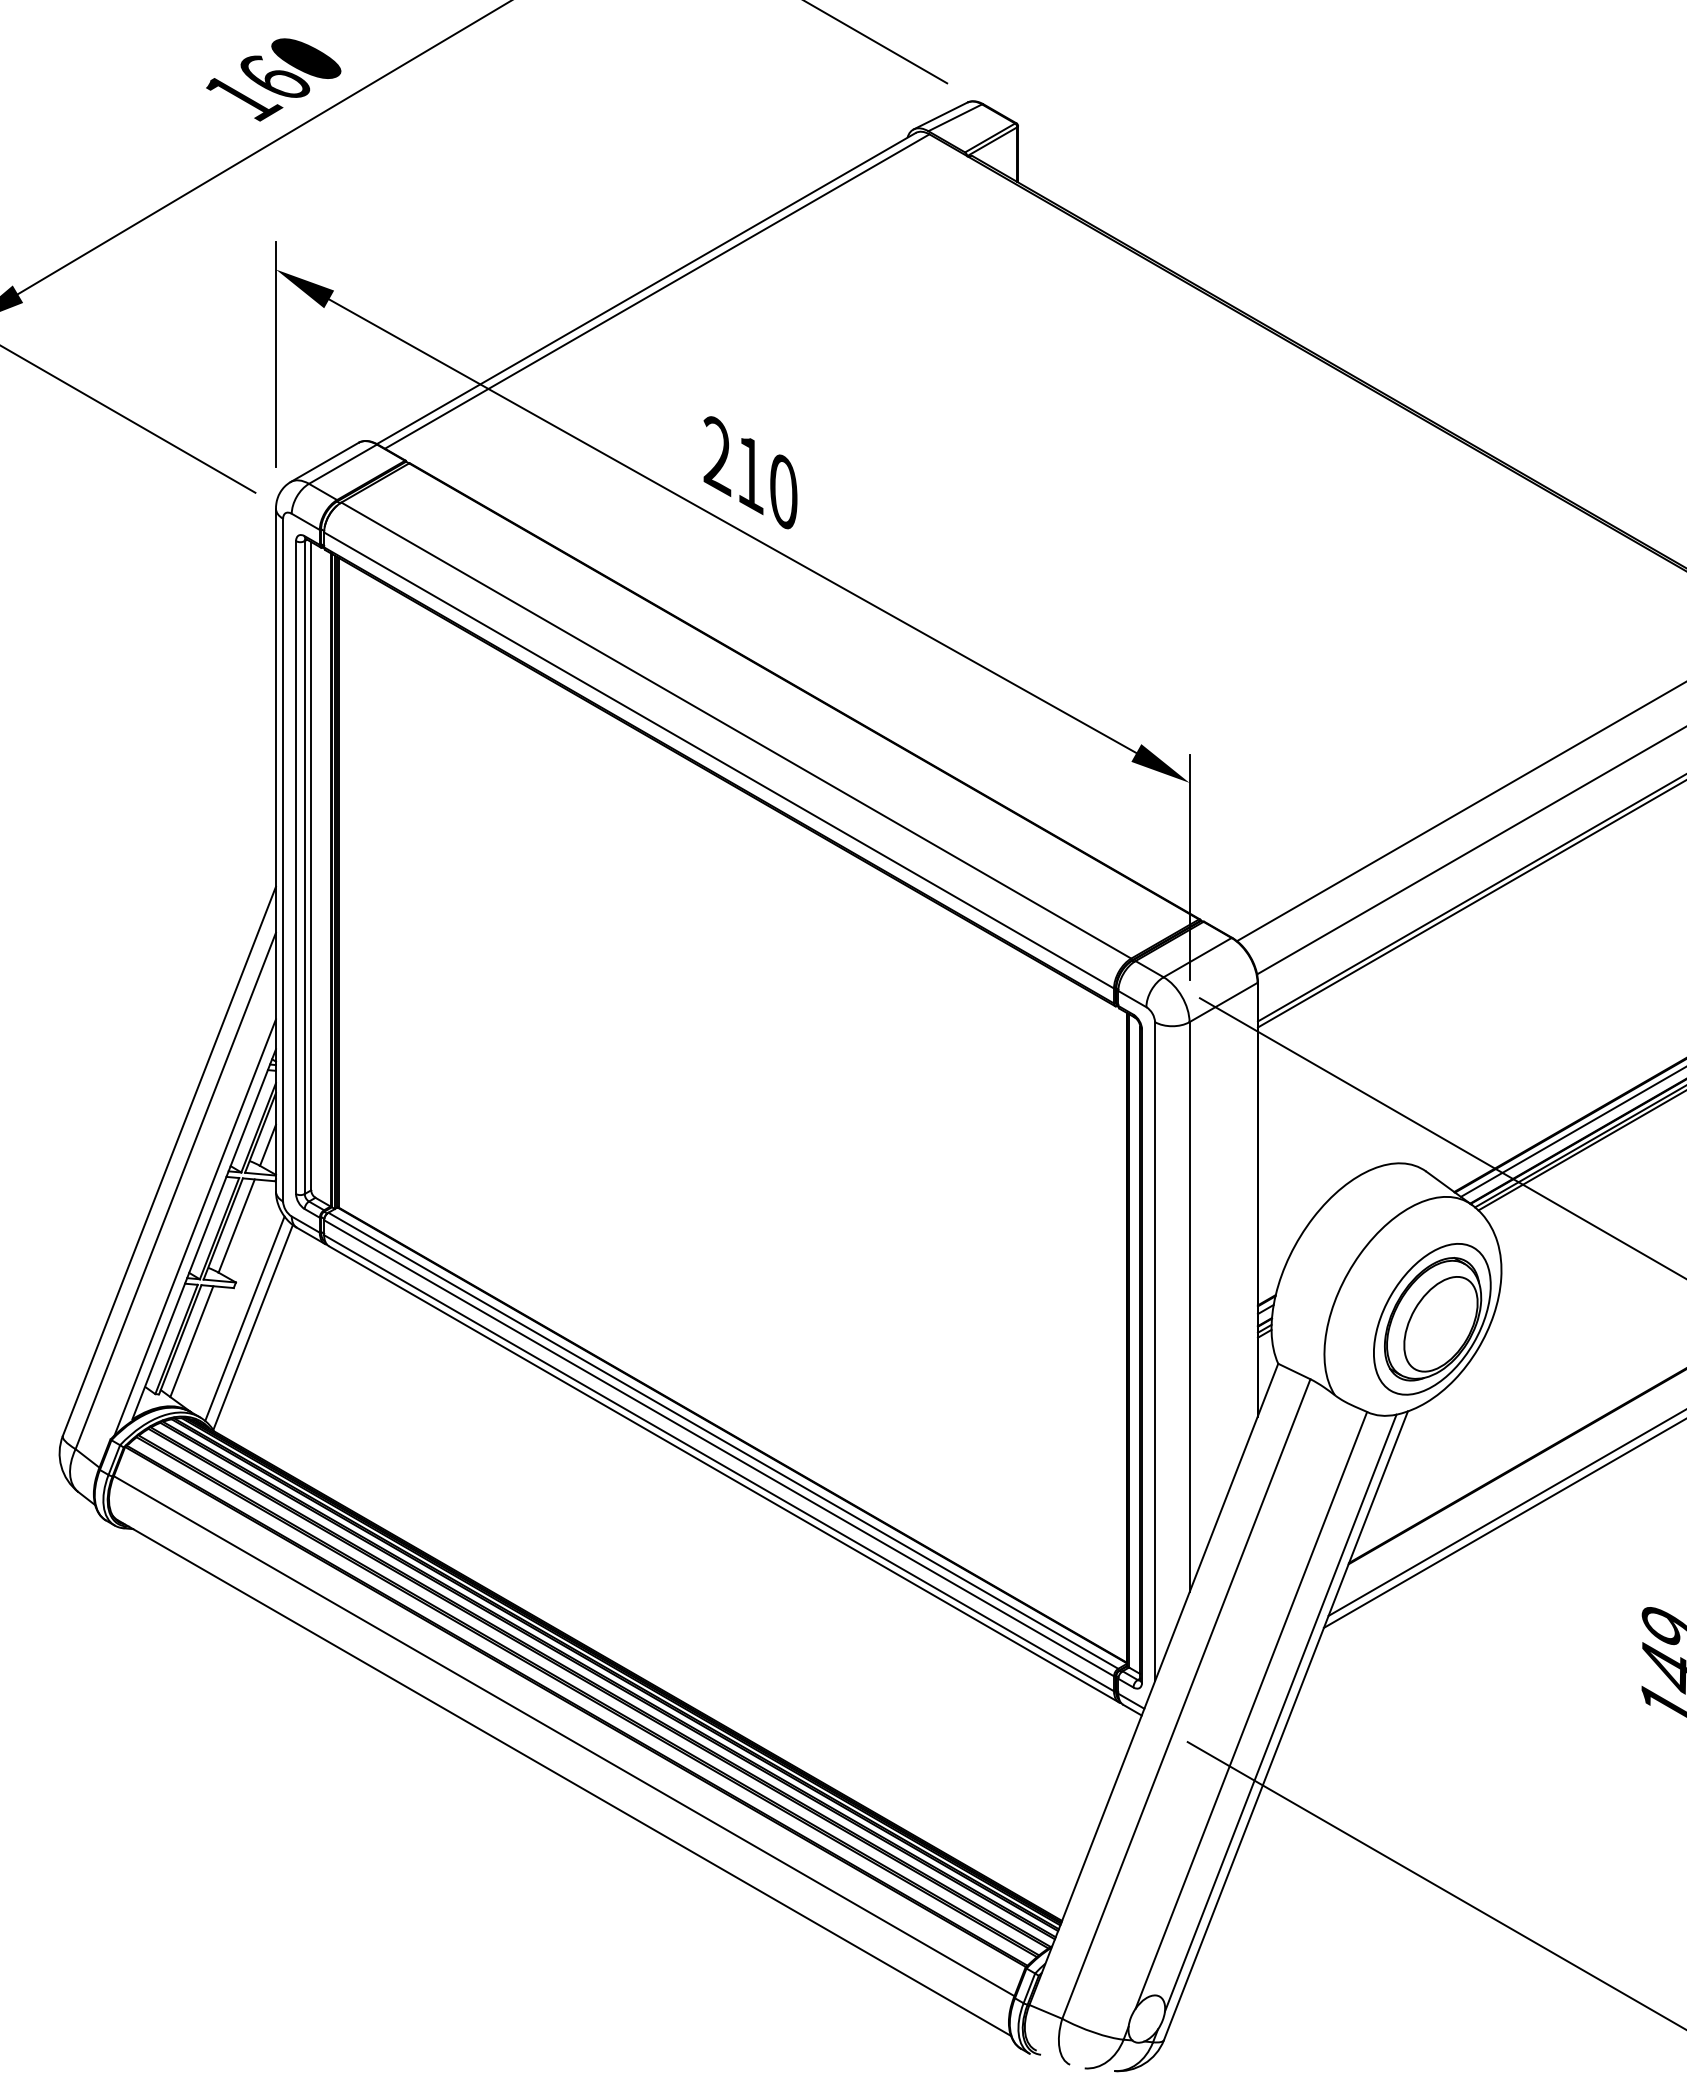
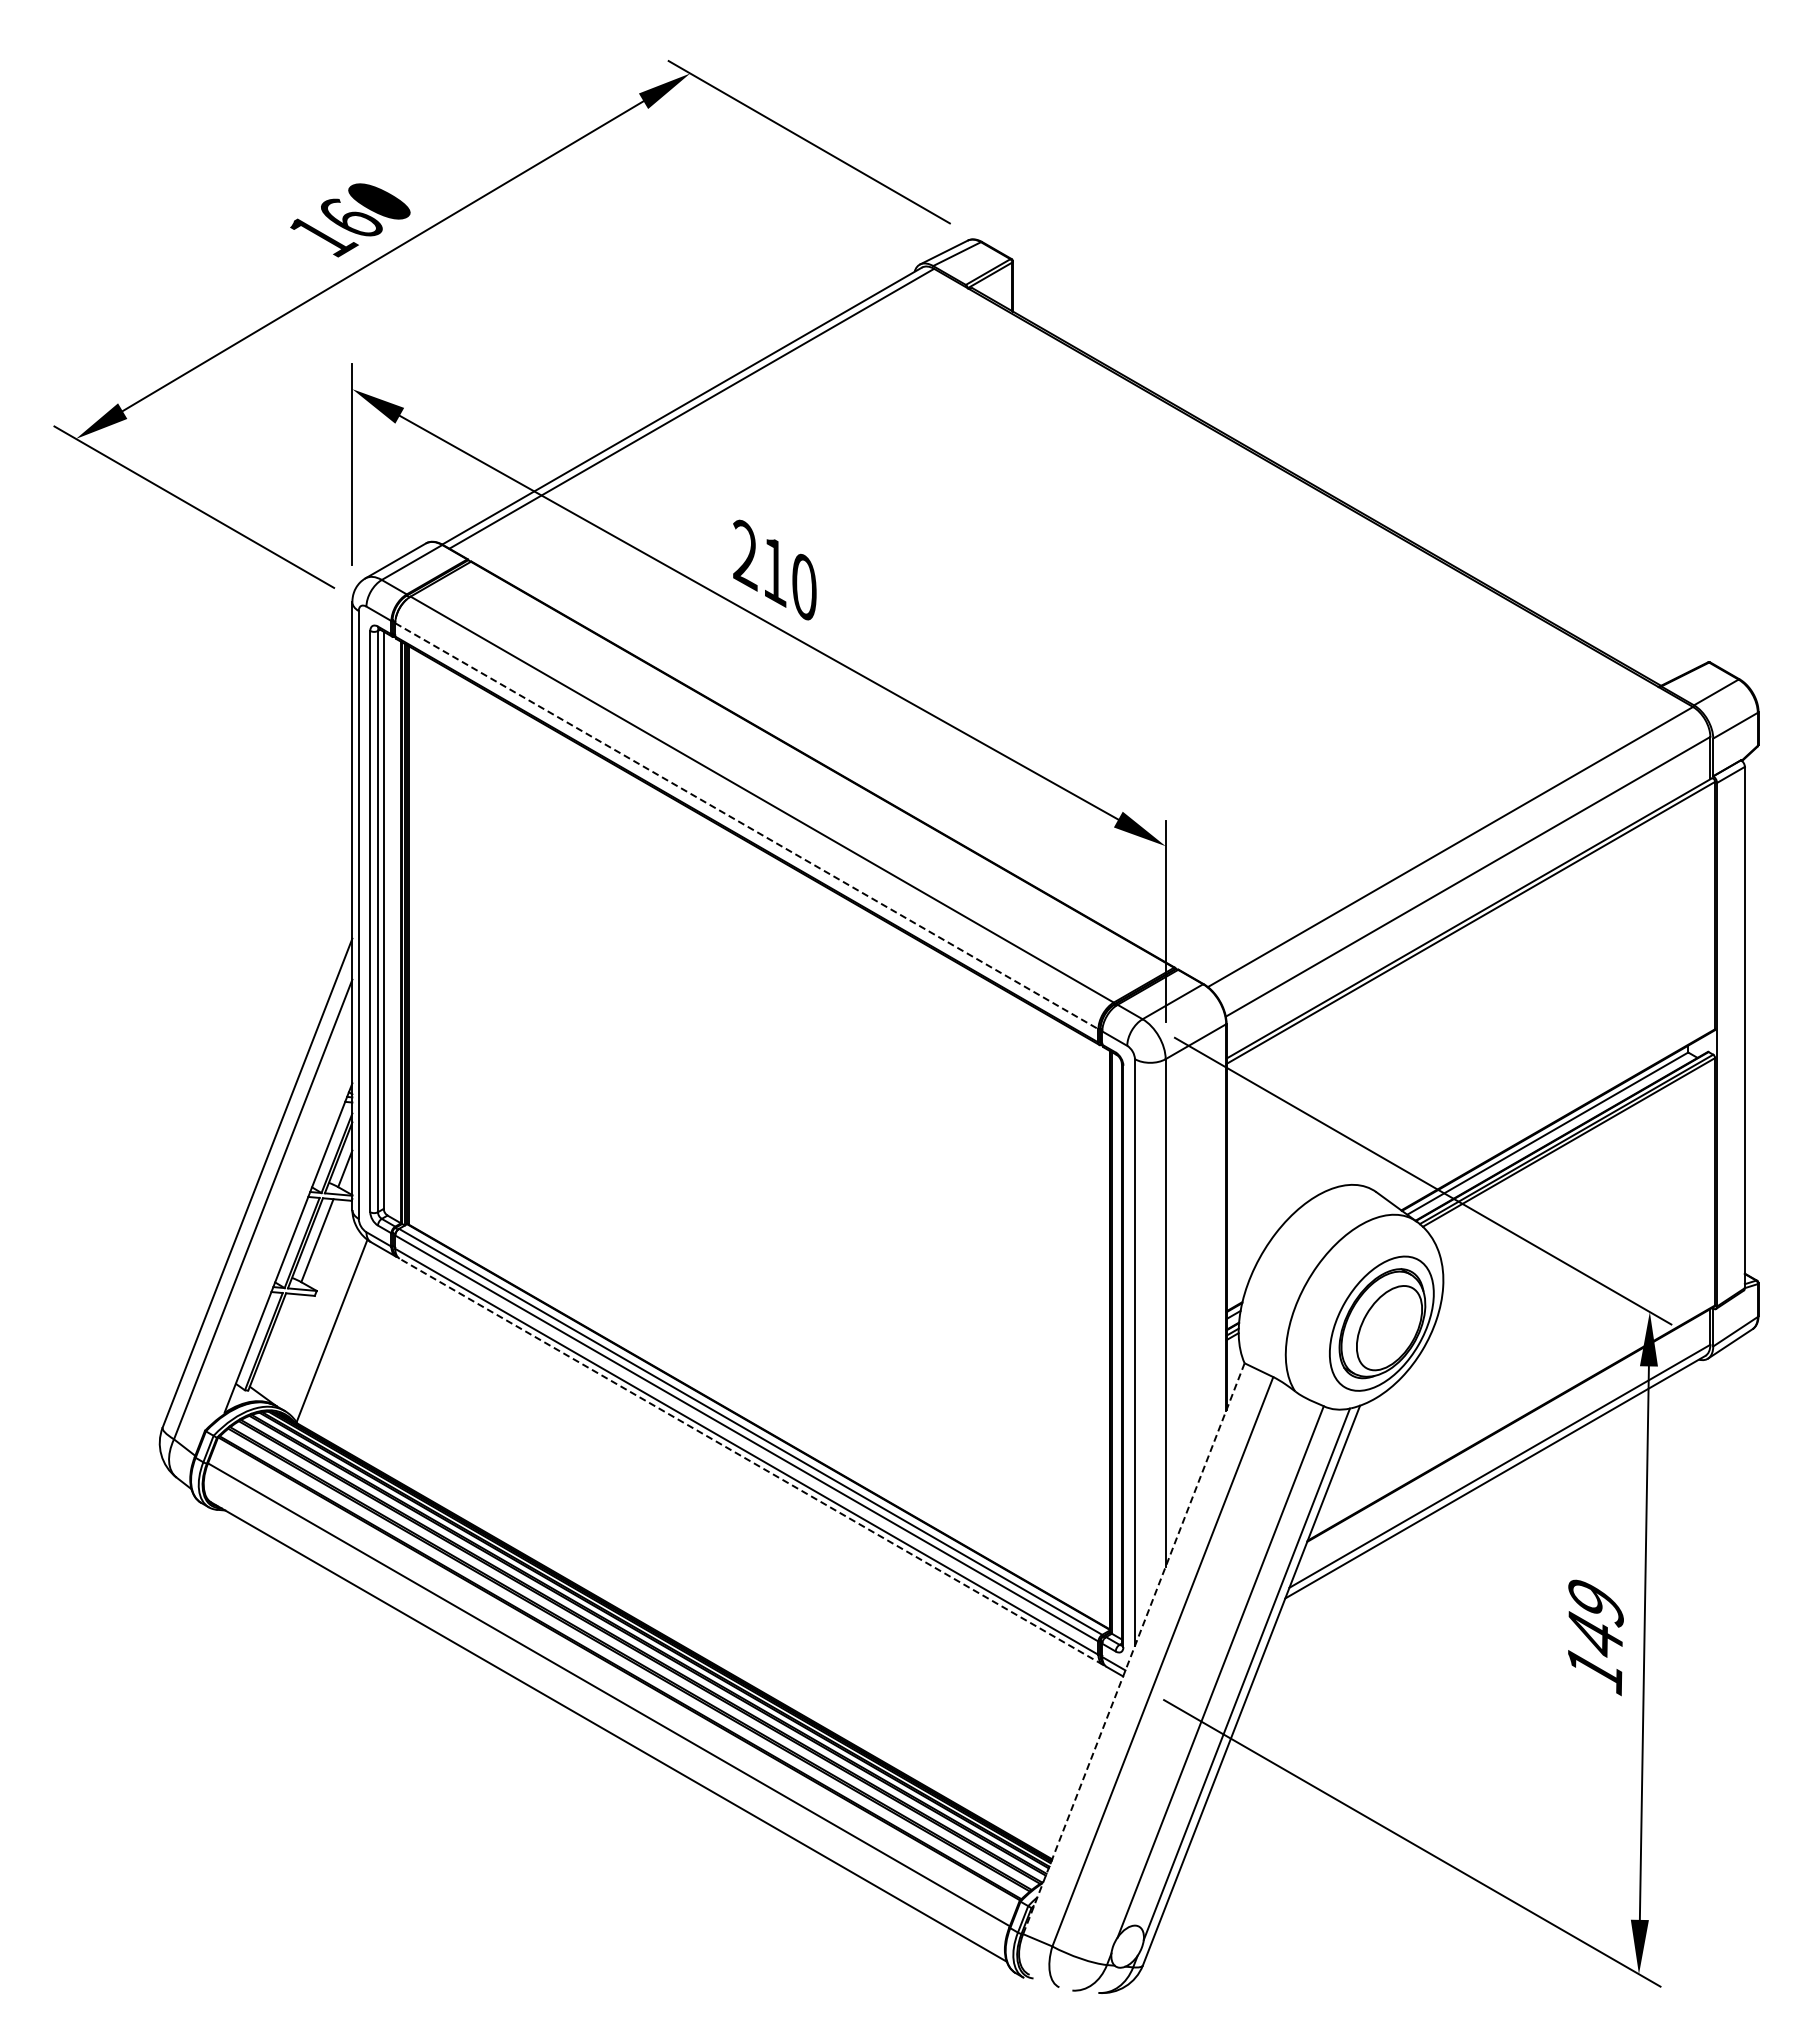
line: (718, 760) -> (746, 826), solid -> dashed
line: (195, 1226) -> (280, 1241), removed
line: (244, 1319) -> (324, 1323), removed
line: (191, 1341) -> (277, 1343), removed
line: (724, 1474) -> (751, 1461), solid -> dashed
line: (1153, 1685) -> (1133, 1649), solid -> dashed

